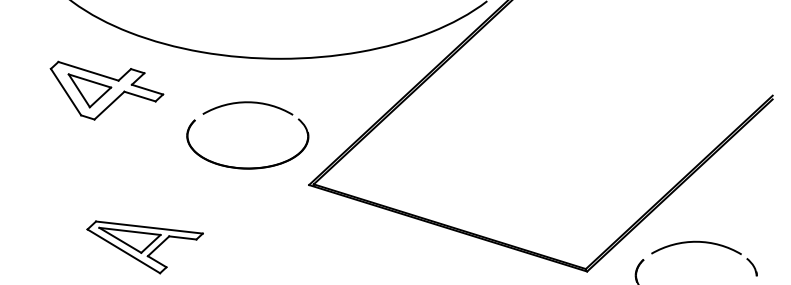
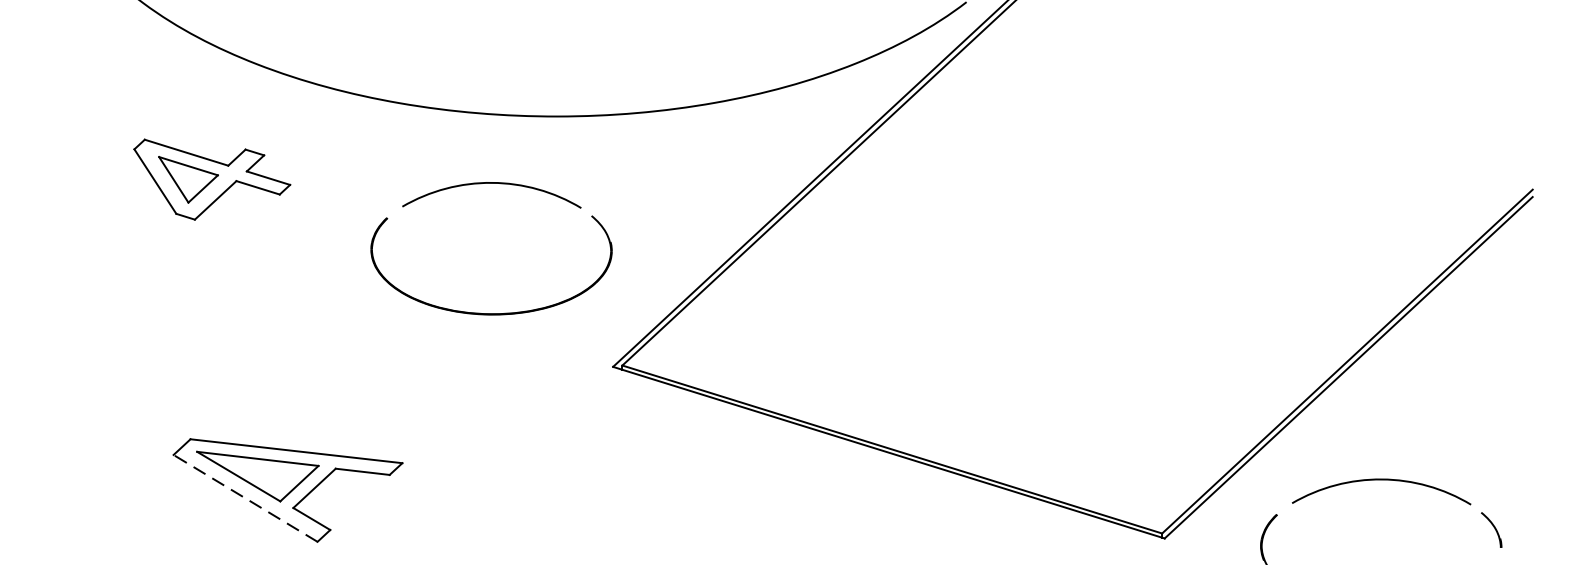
part: (106, 90) -> (211, 179), size x0.7
part: (247, 103) -> (490, 185), moved
line: (123, 251) -> (244, 498), solid -> dashed

